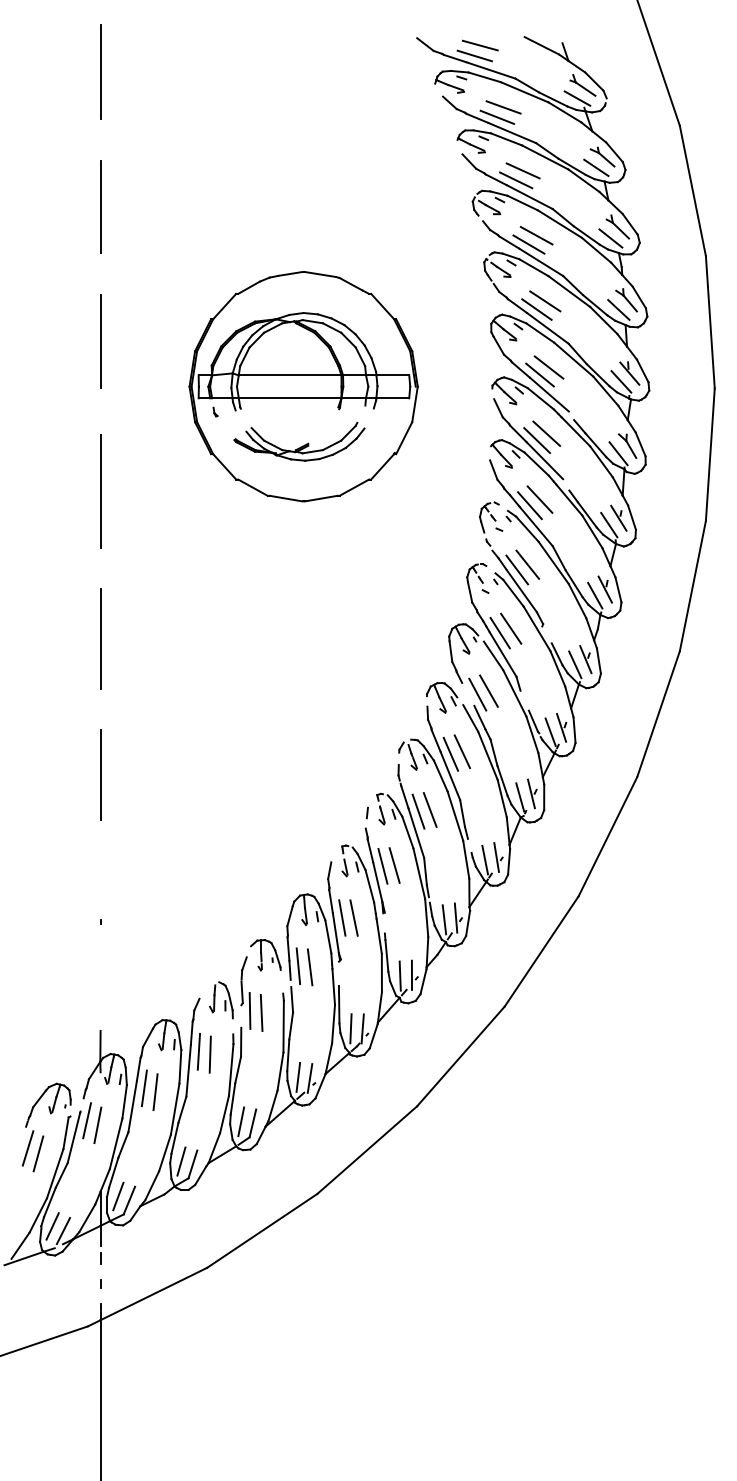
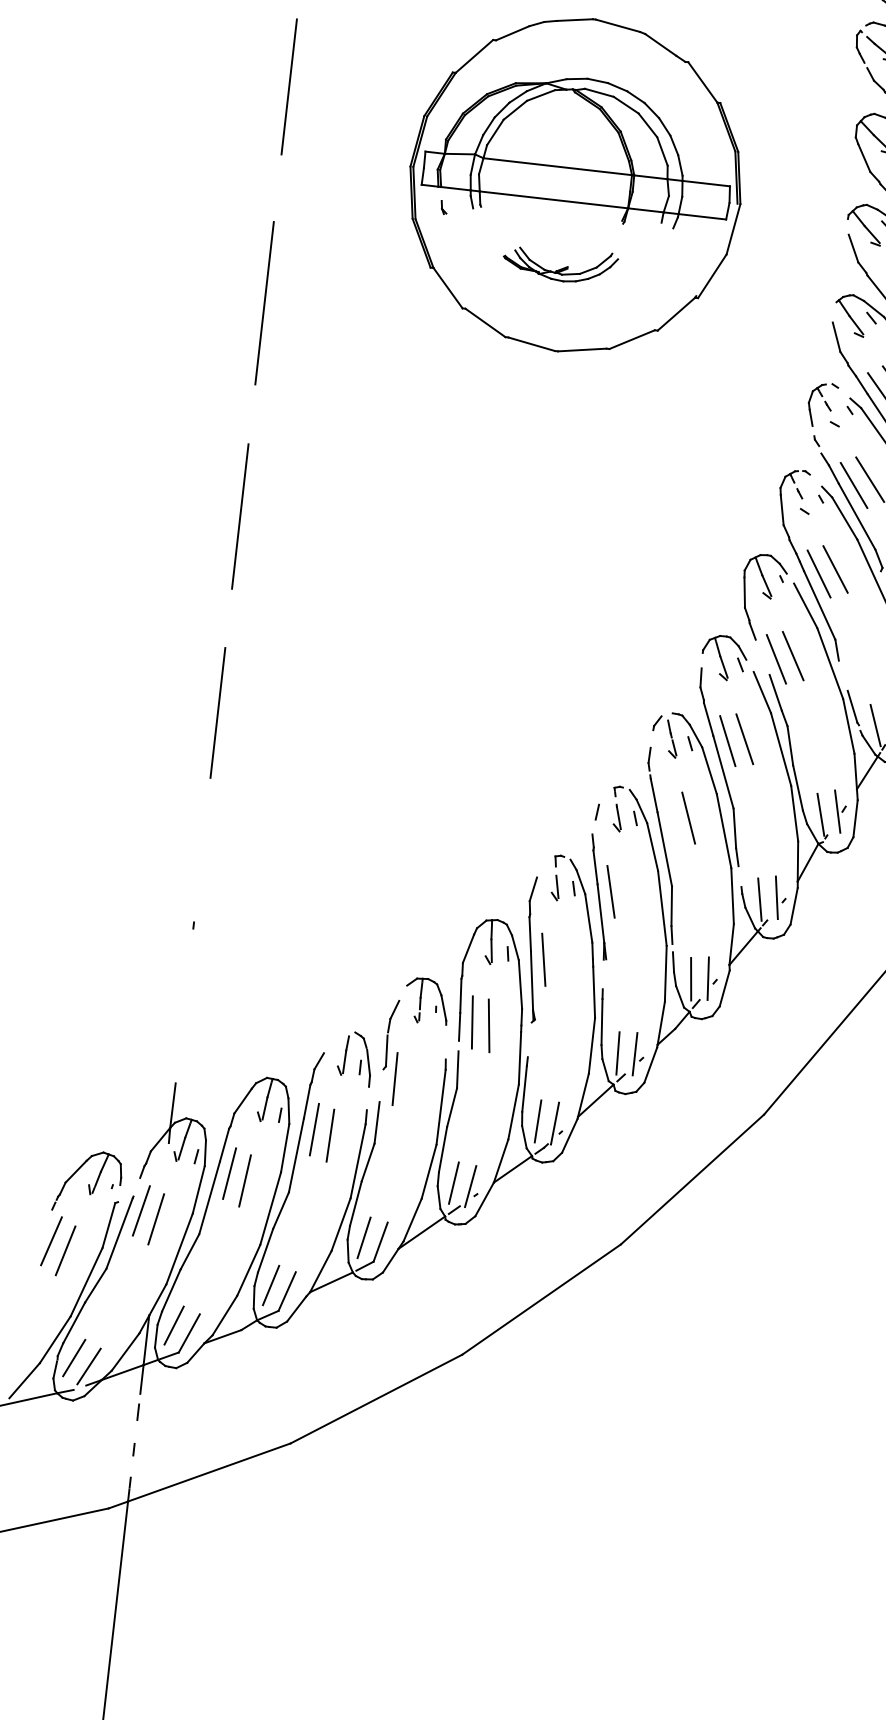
part: (299, 441) -> (560, 263), size x0.6
line: (418, 811) -> (671, 818), removed
line: (394, 865) -> (627, 892), removed
line: (353, 917) -> (560, 960), removed
line: (261, 1012) -> (411, 1083), removed

